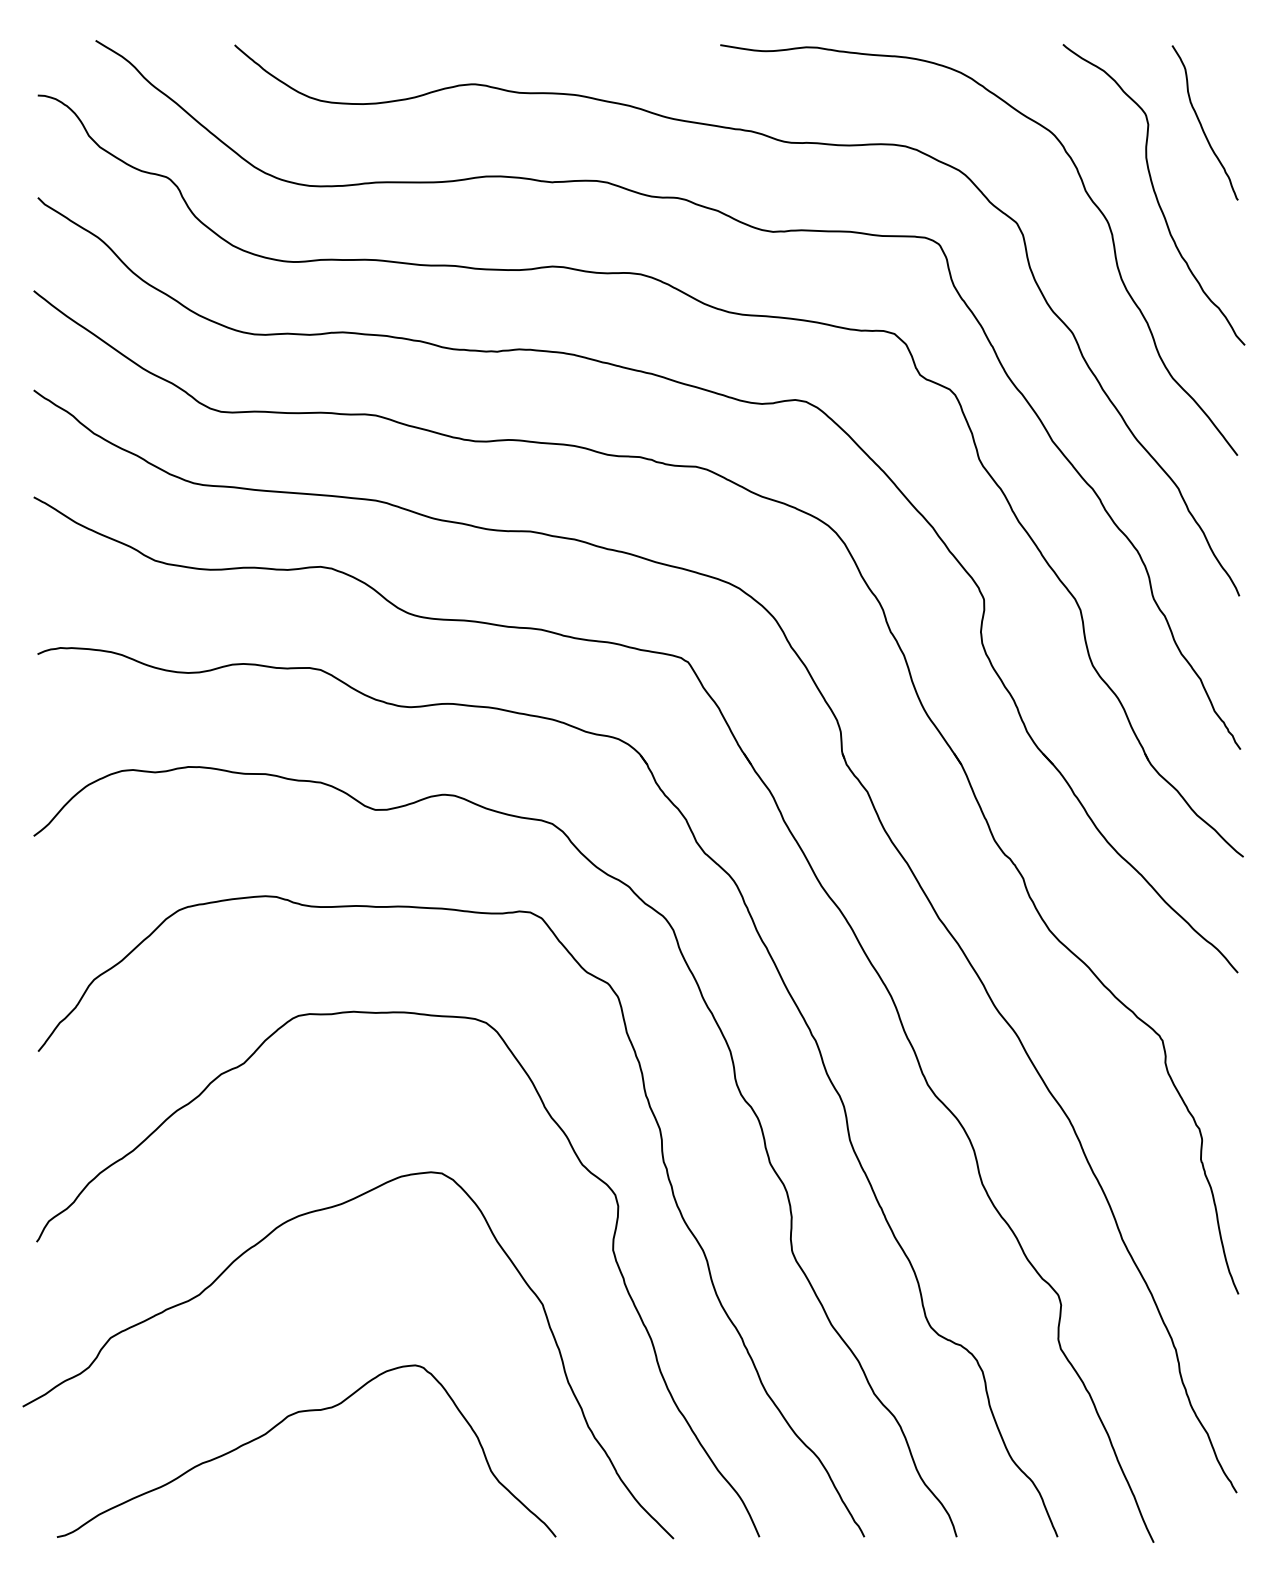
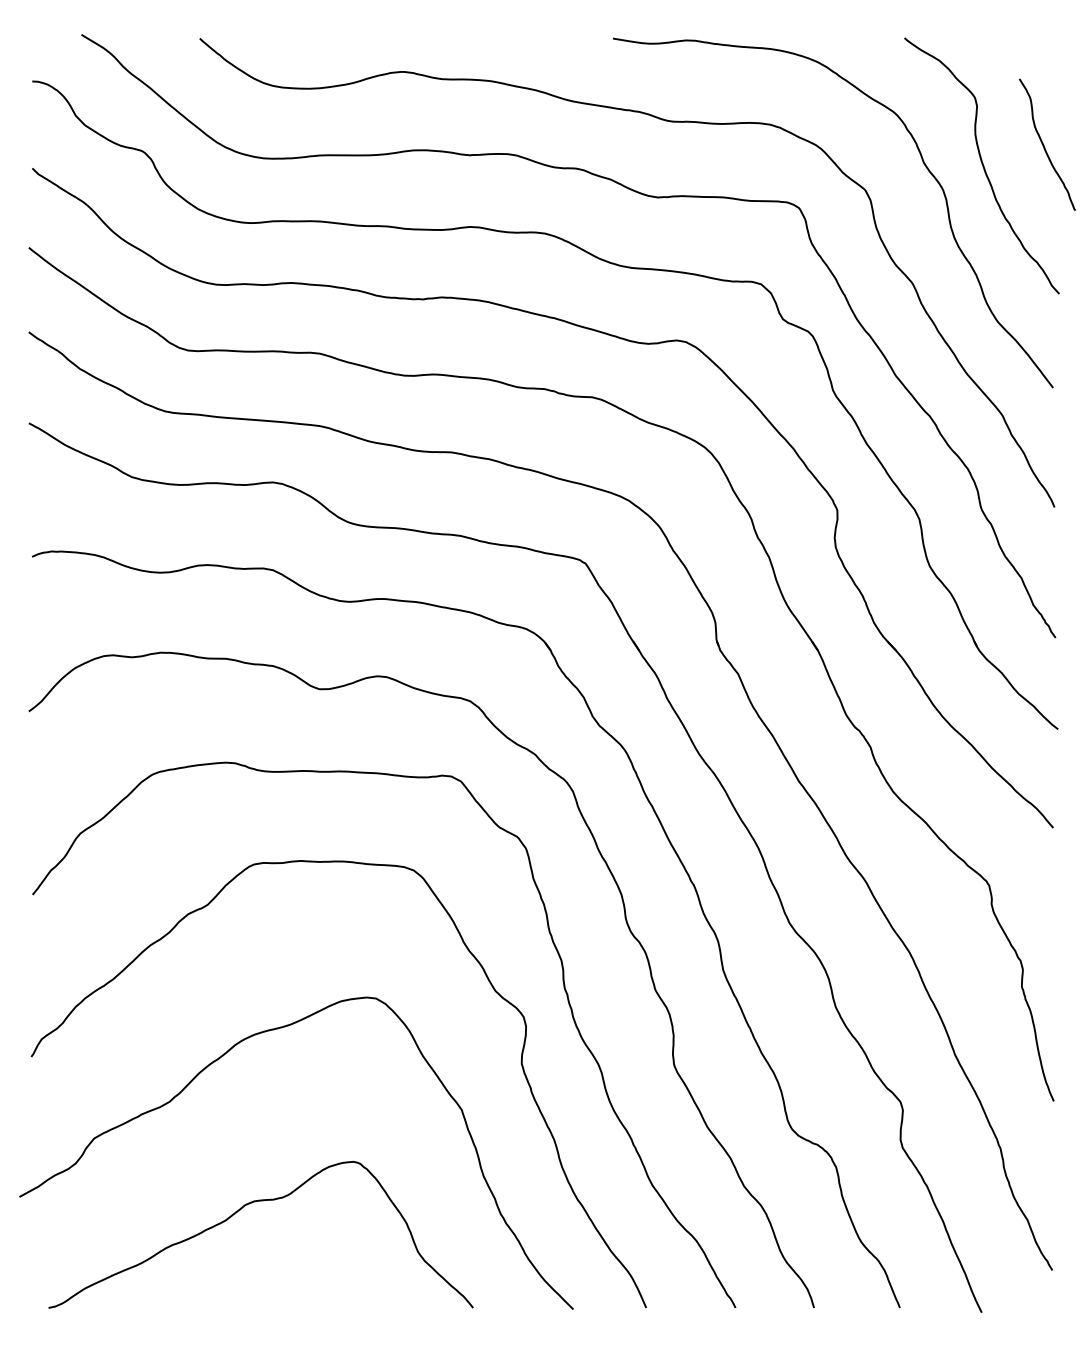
curve: (1201, 123) -> (1044, 145), moved

